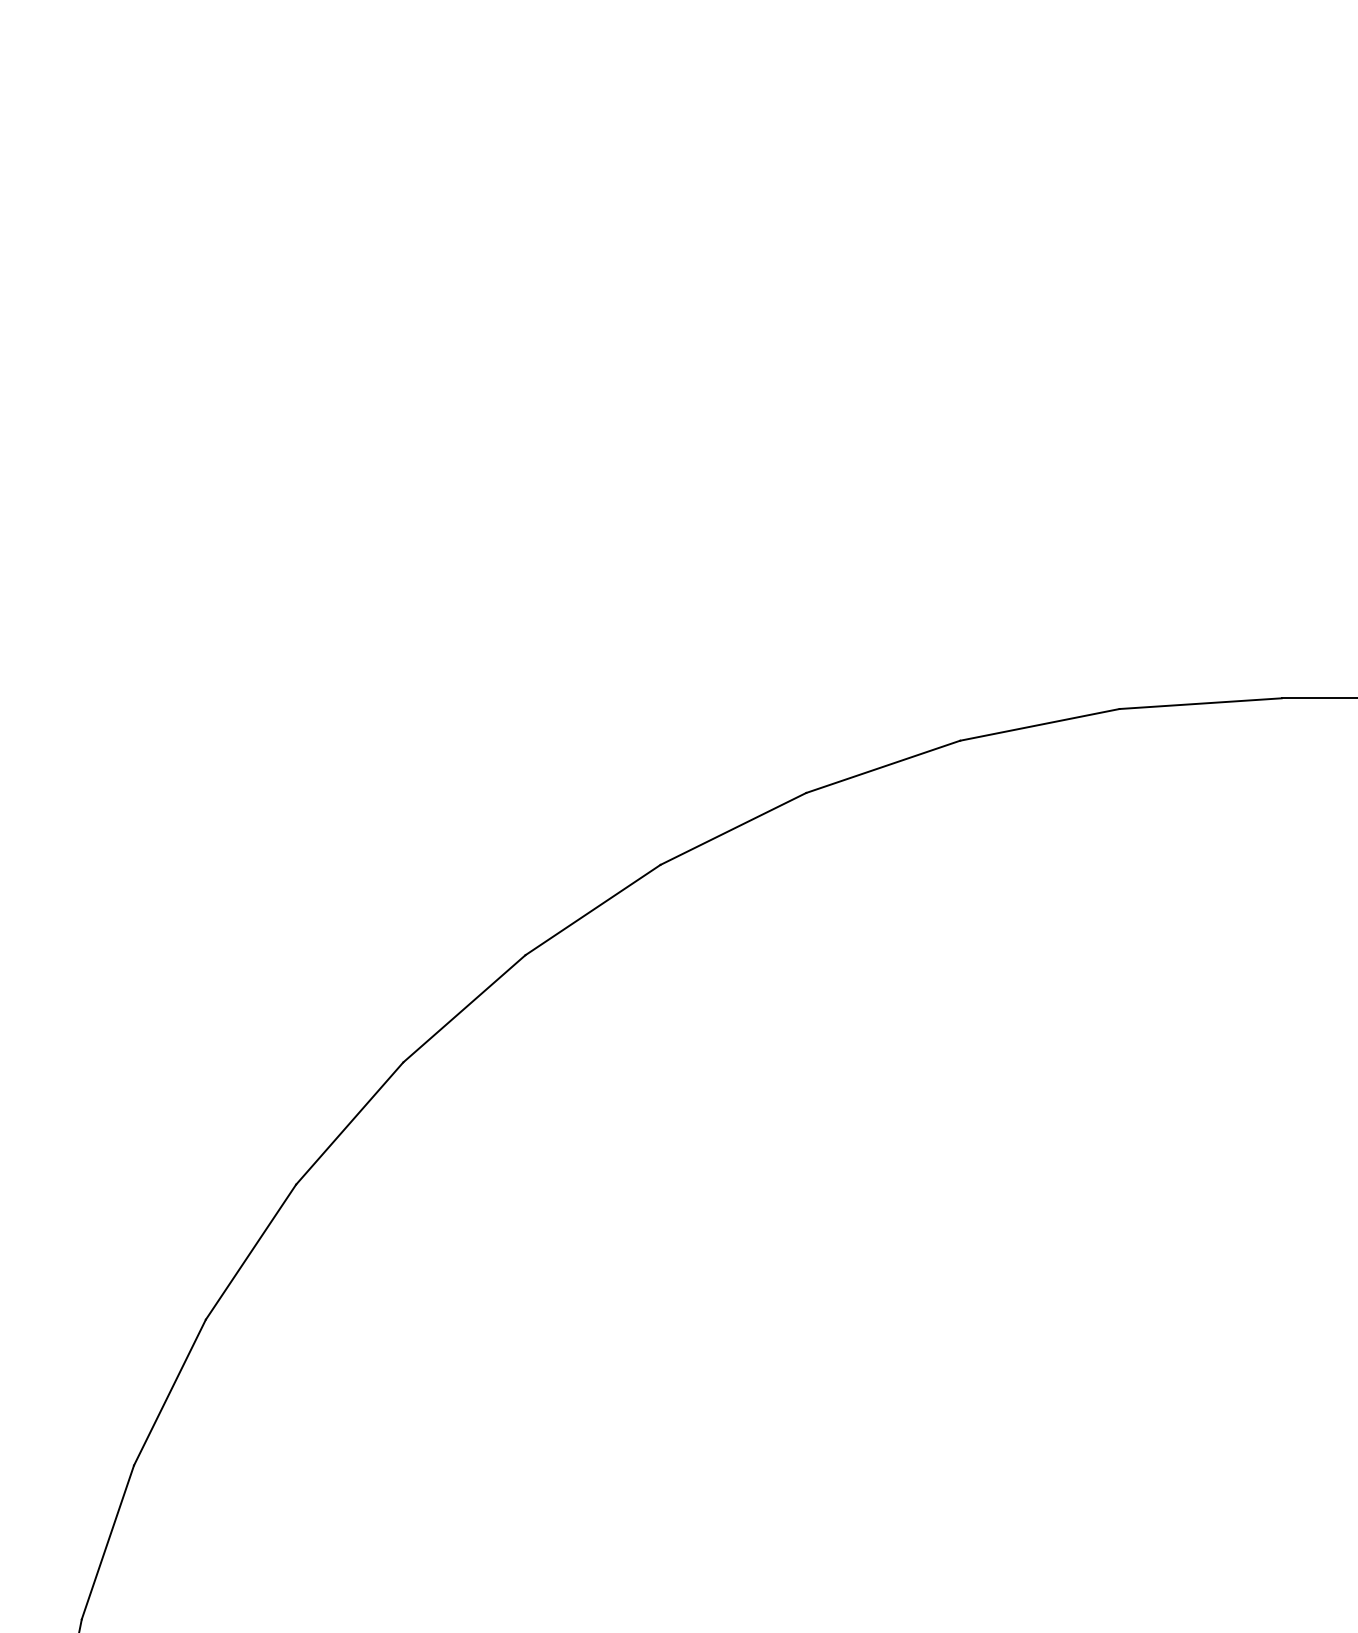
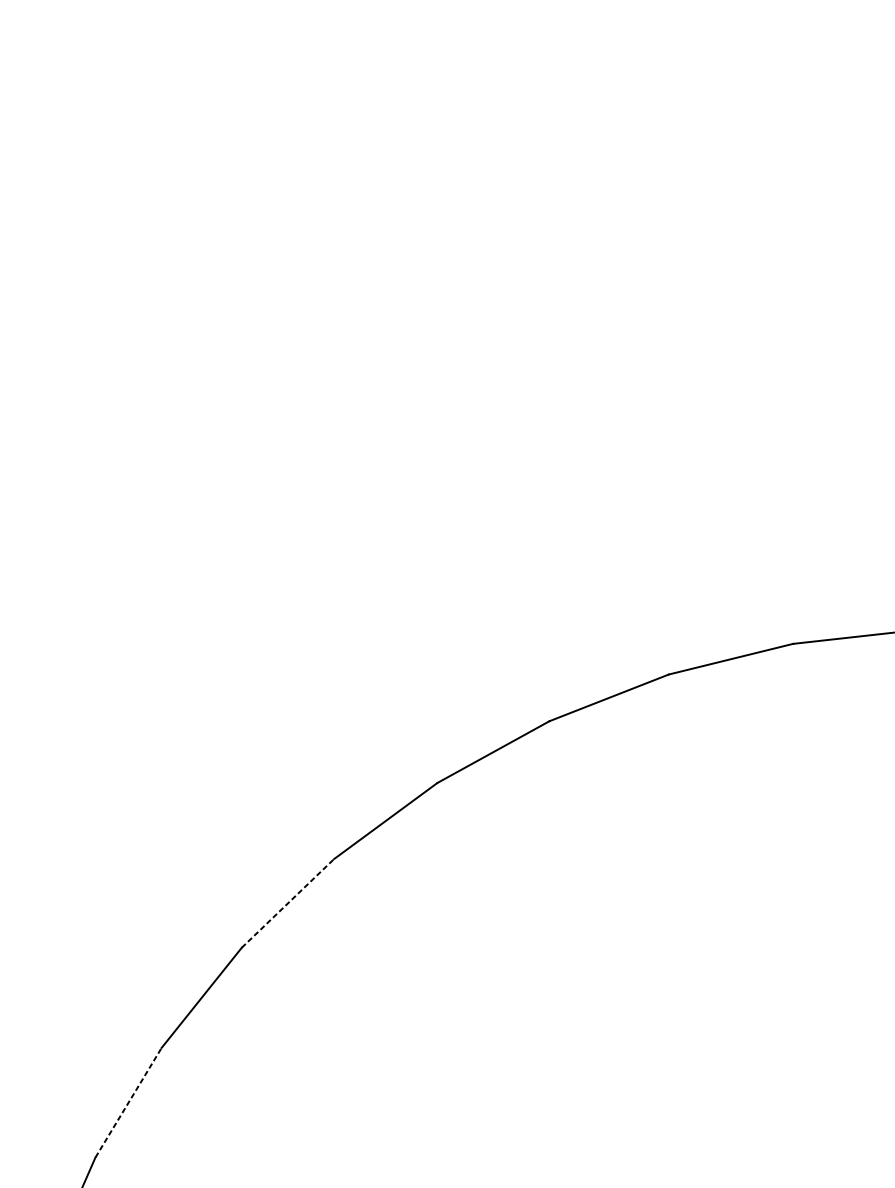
line: (350, 1123) -> (288, 903), solid -> dashed
line: (170, 1392) -> (129, 1102), solid -> dashed

